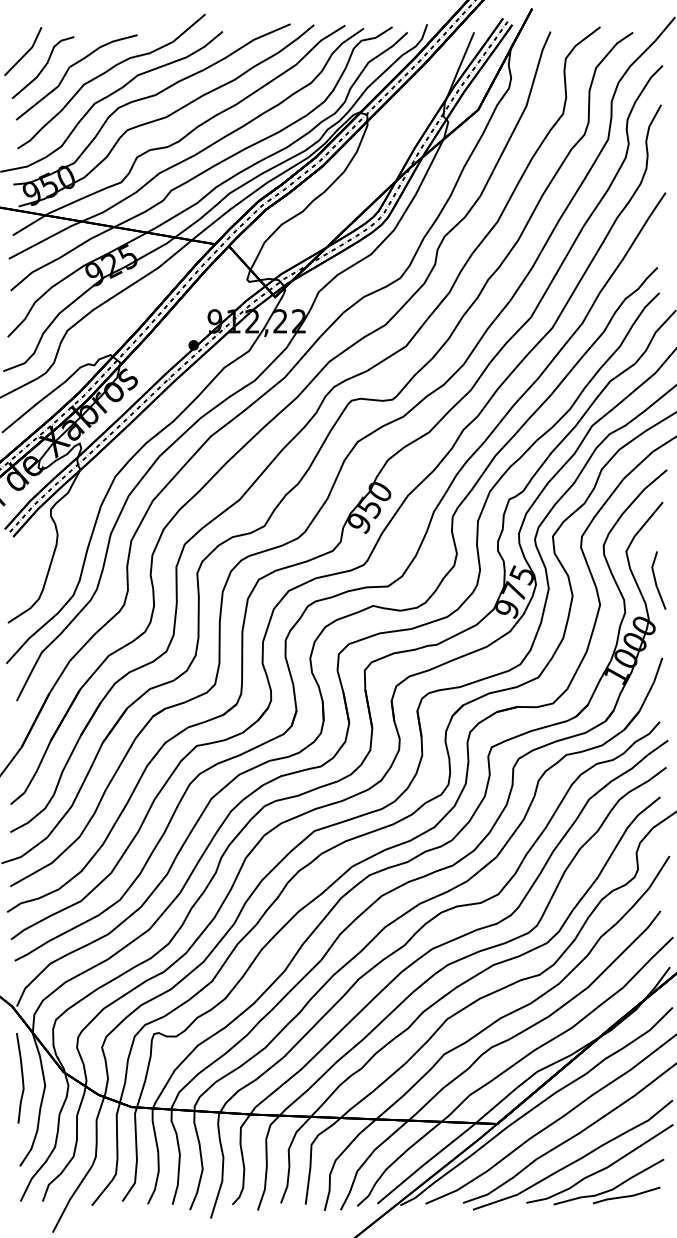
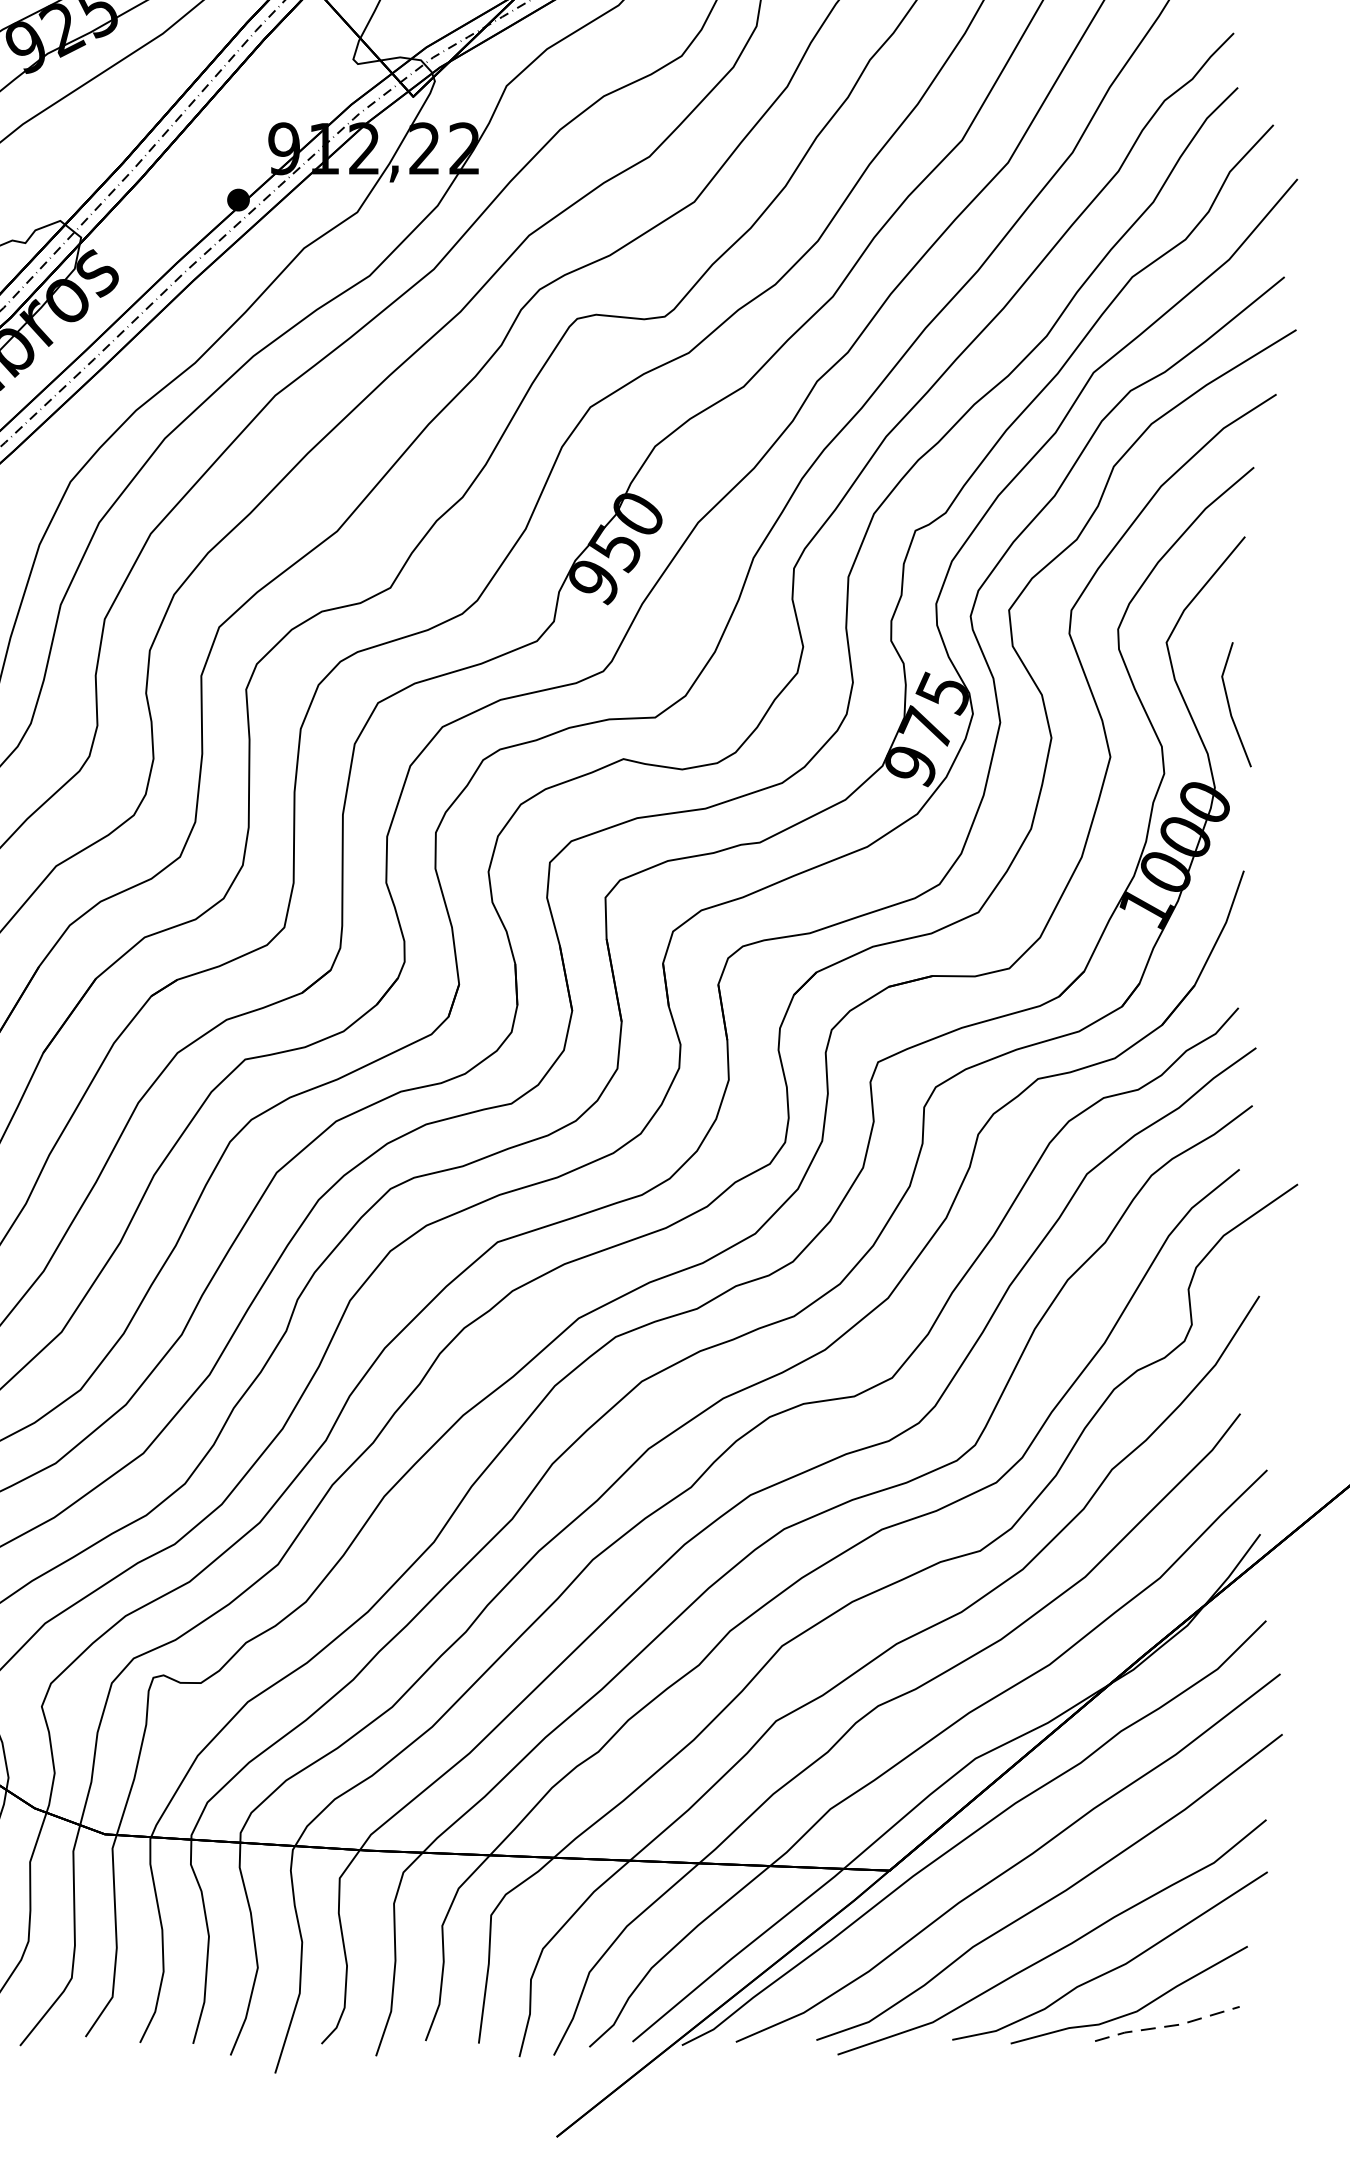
line: (627, 1196) -> (1169, 2026), solid -> dashed

